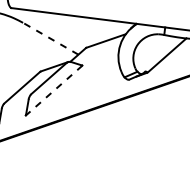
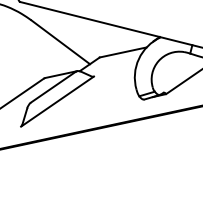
line: (50, 38) -> (60, 41), dashed -> solid
line: (54, 90) -> (57, 101), dashed -> solid

